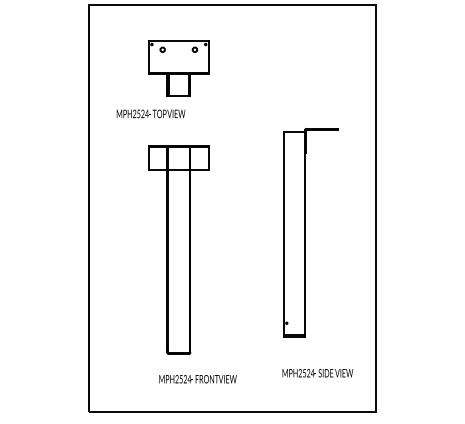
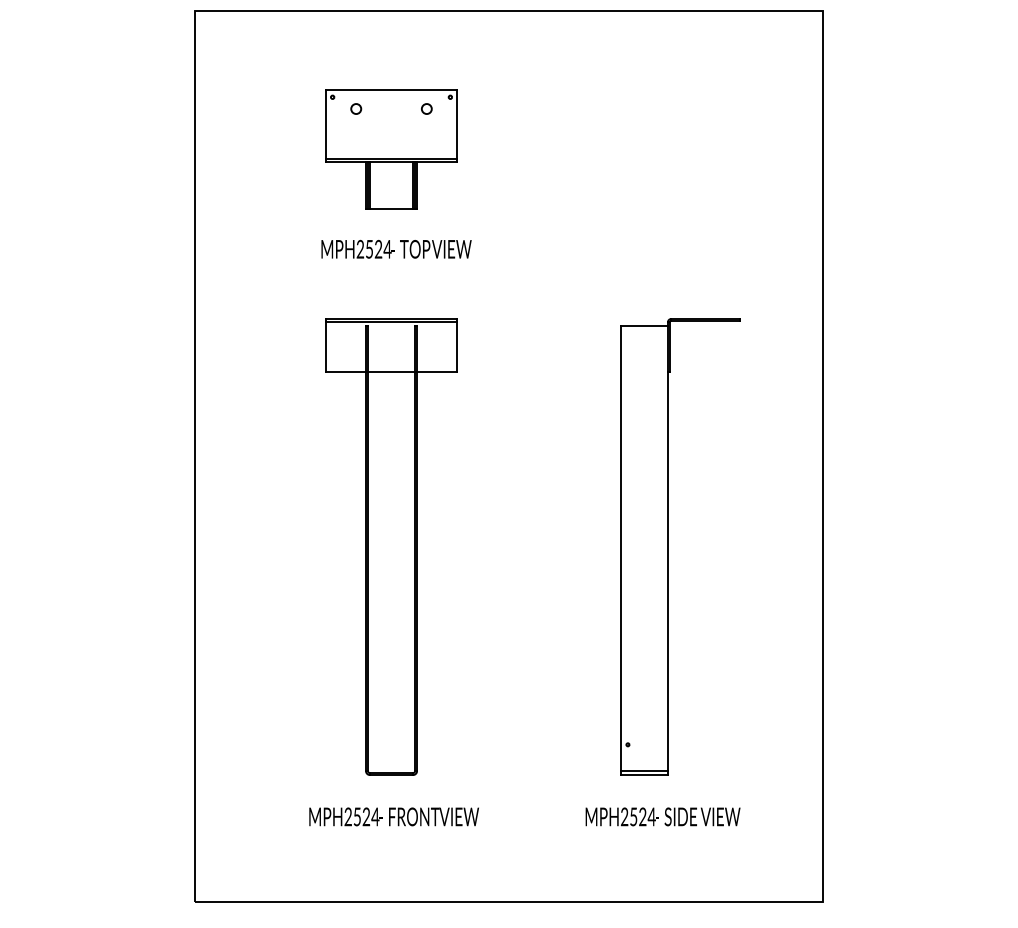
text: (150, 113) -> (395, 248), moved
part: (310, 232) -> (679, 546), moved
text: (317, 373) -> (662, 817), moved
text: (197, 379) -> (392, 817), moved

